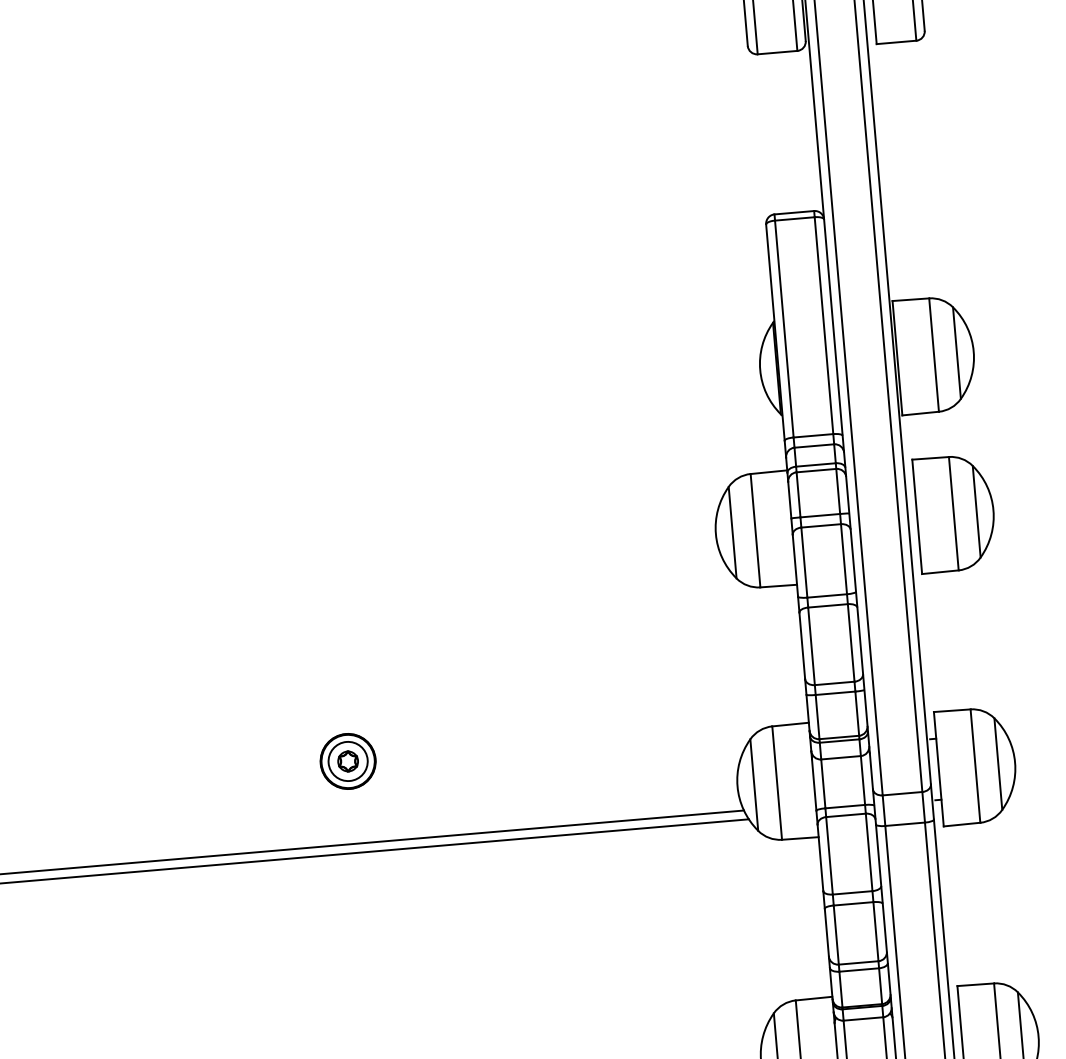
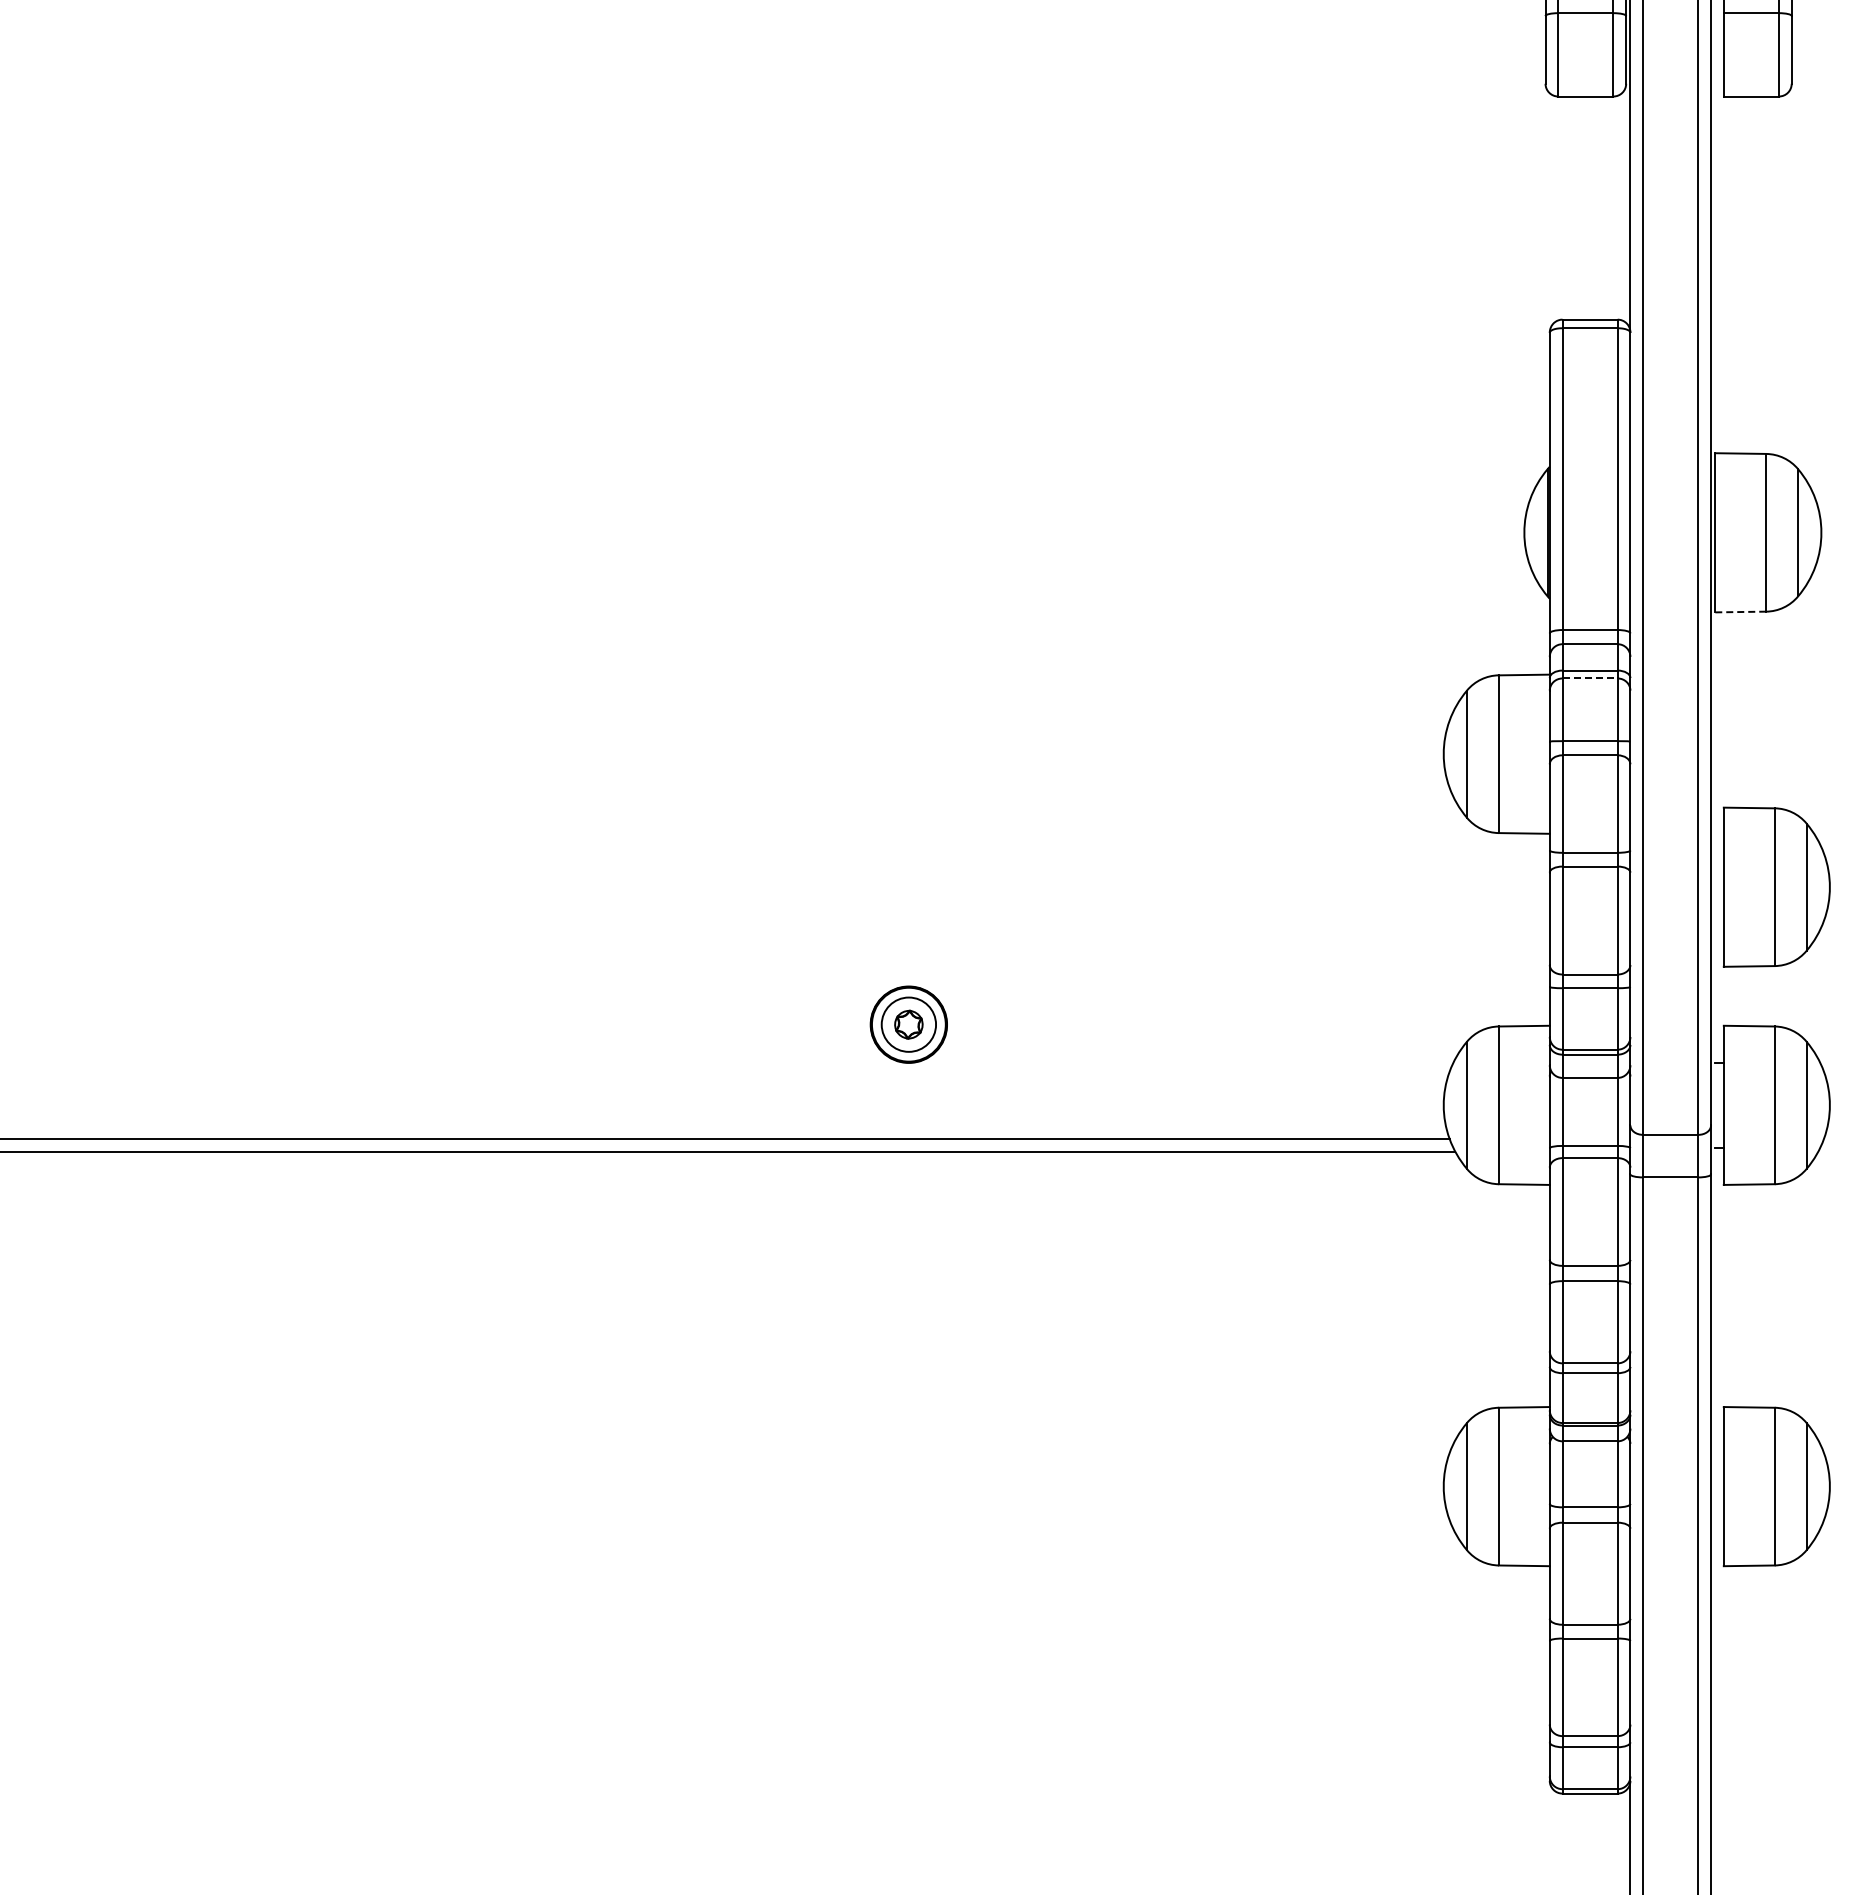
line: (920, 413) -> (1740, 612), solid -> dashed
line: (816, 470) -> (1590, 678), solid -> dashed
part: (955, 513) -> (1776, 886), moved

